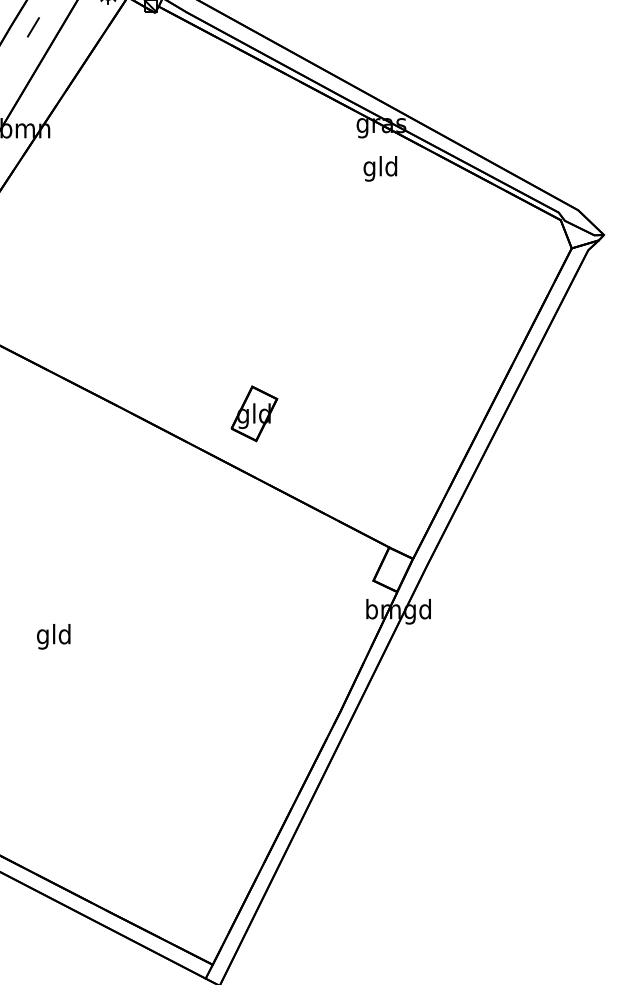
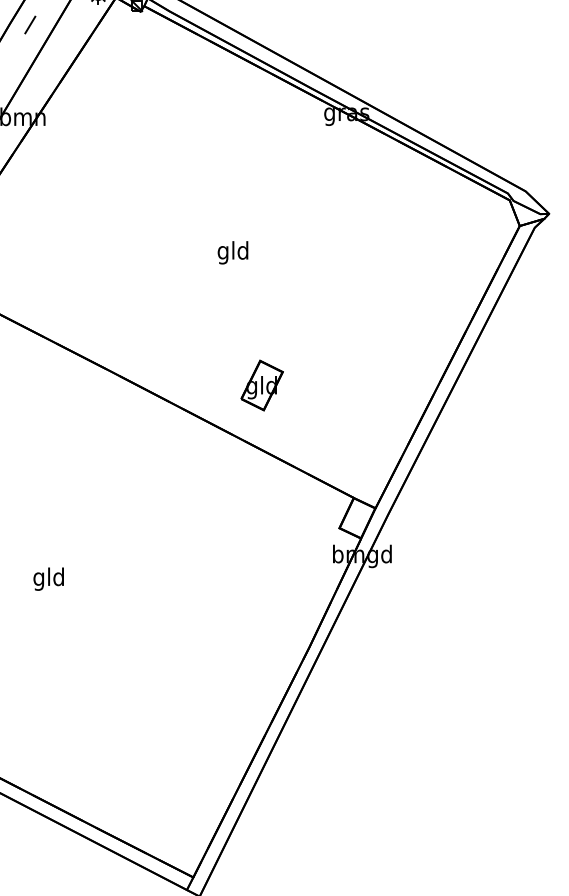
text: (380, 168) -> (233, 252), moved
part: (254, 413) -> (262, 385), moved

